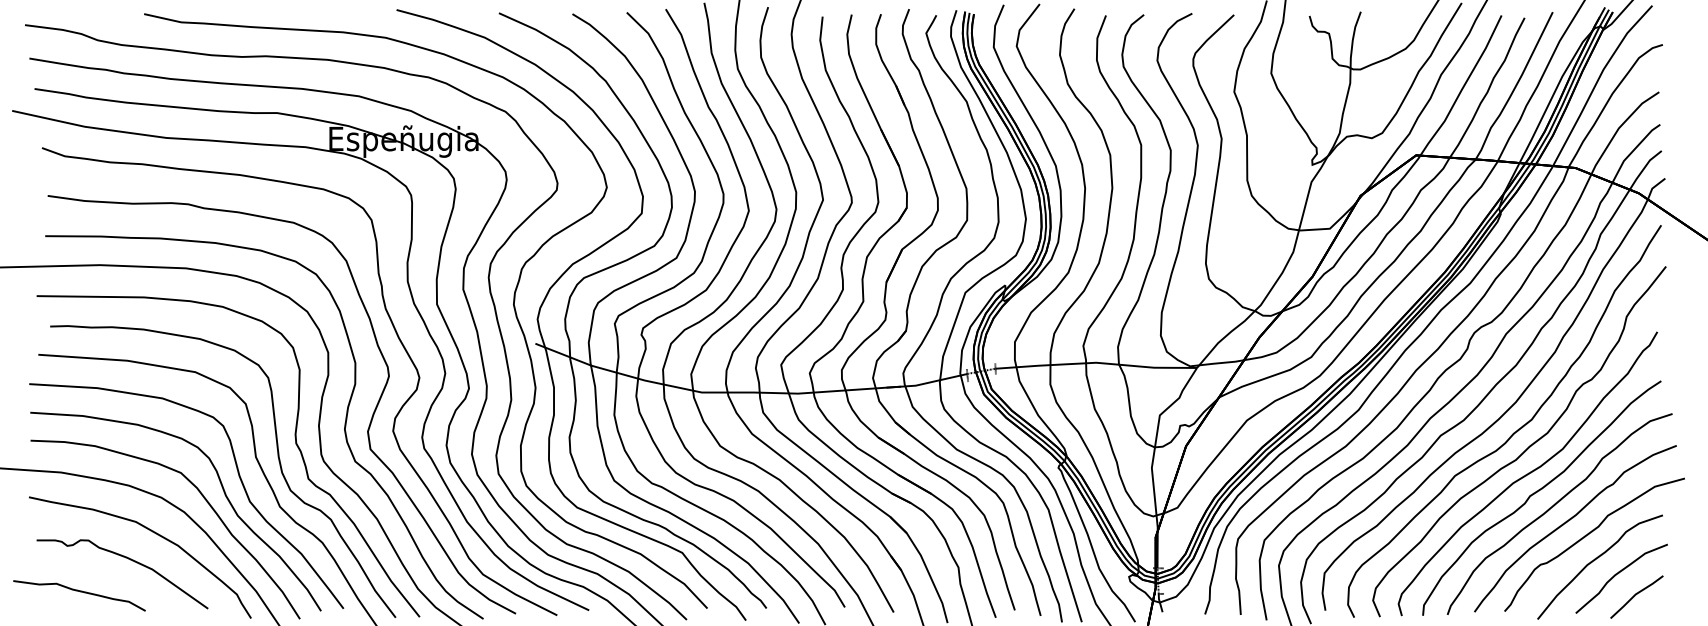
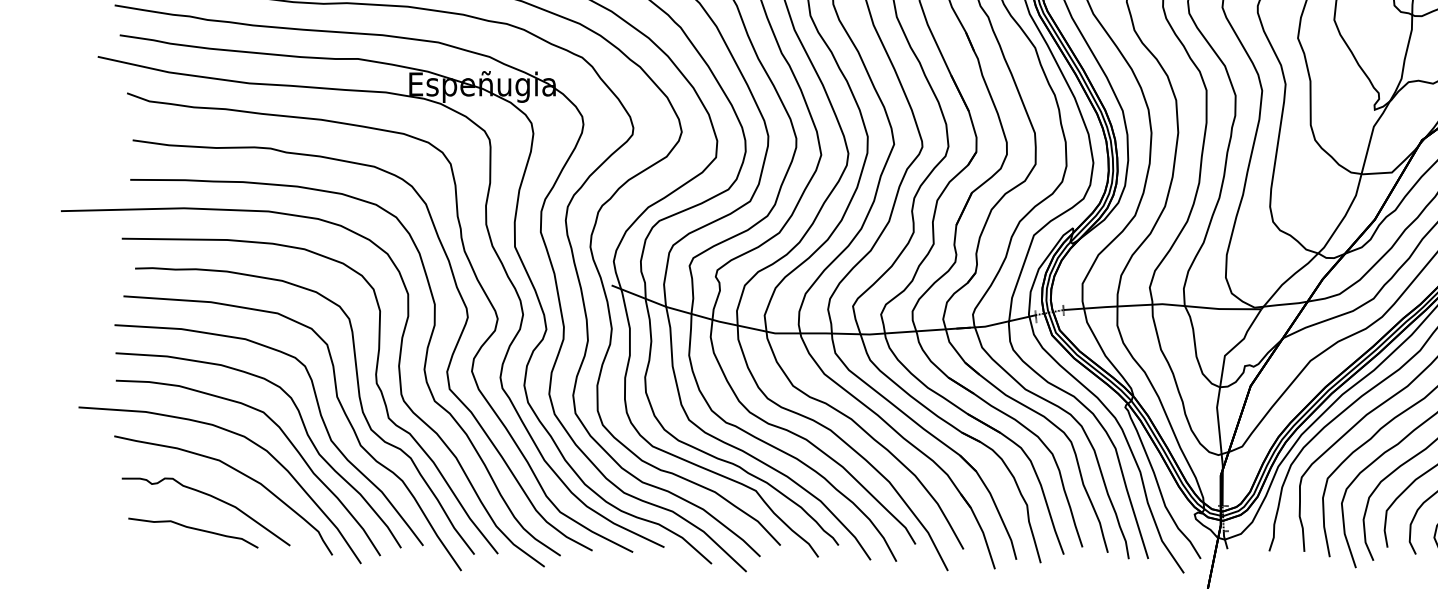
part: (79, 595) -> (193, 532), moved

